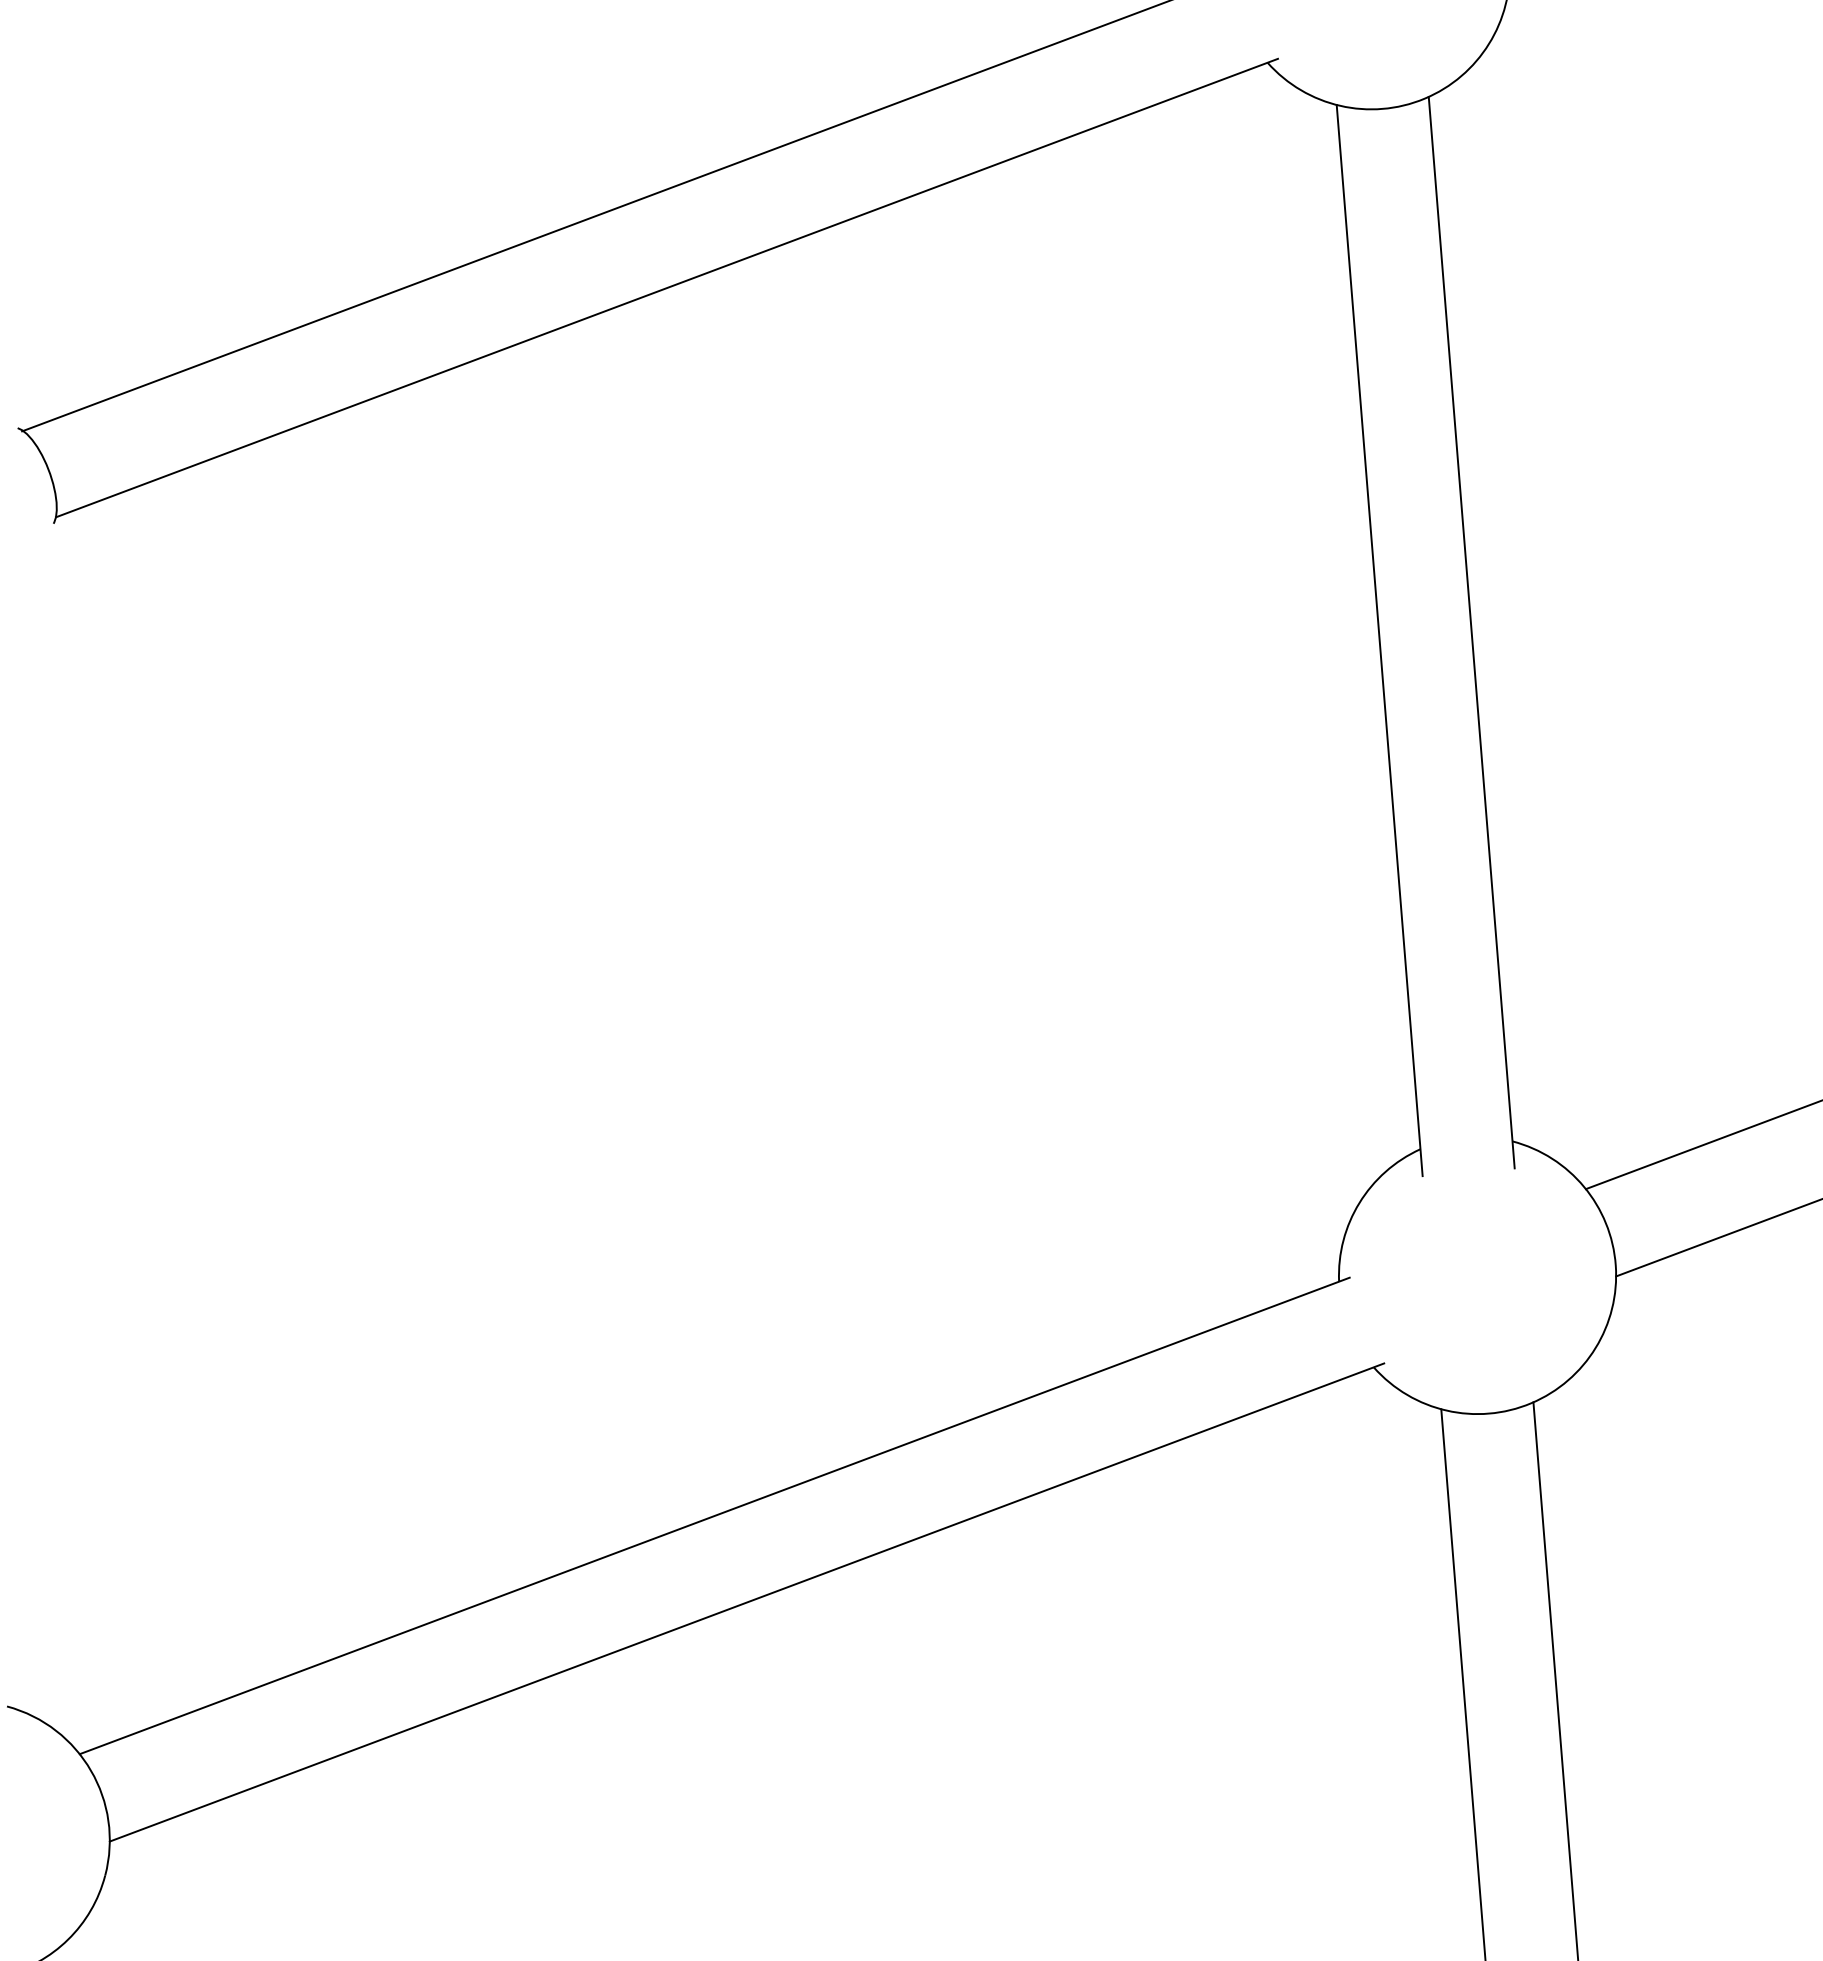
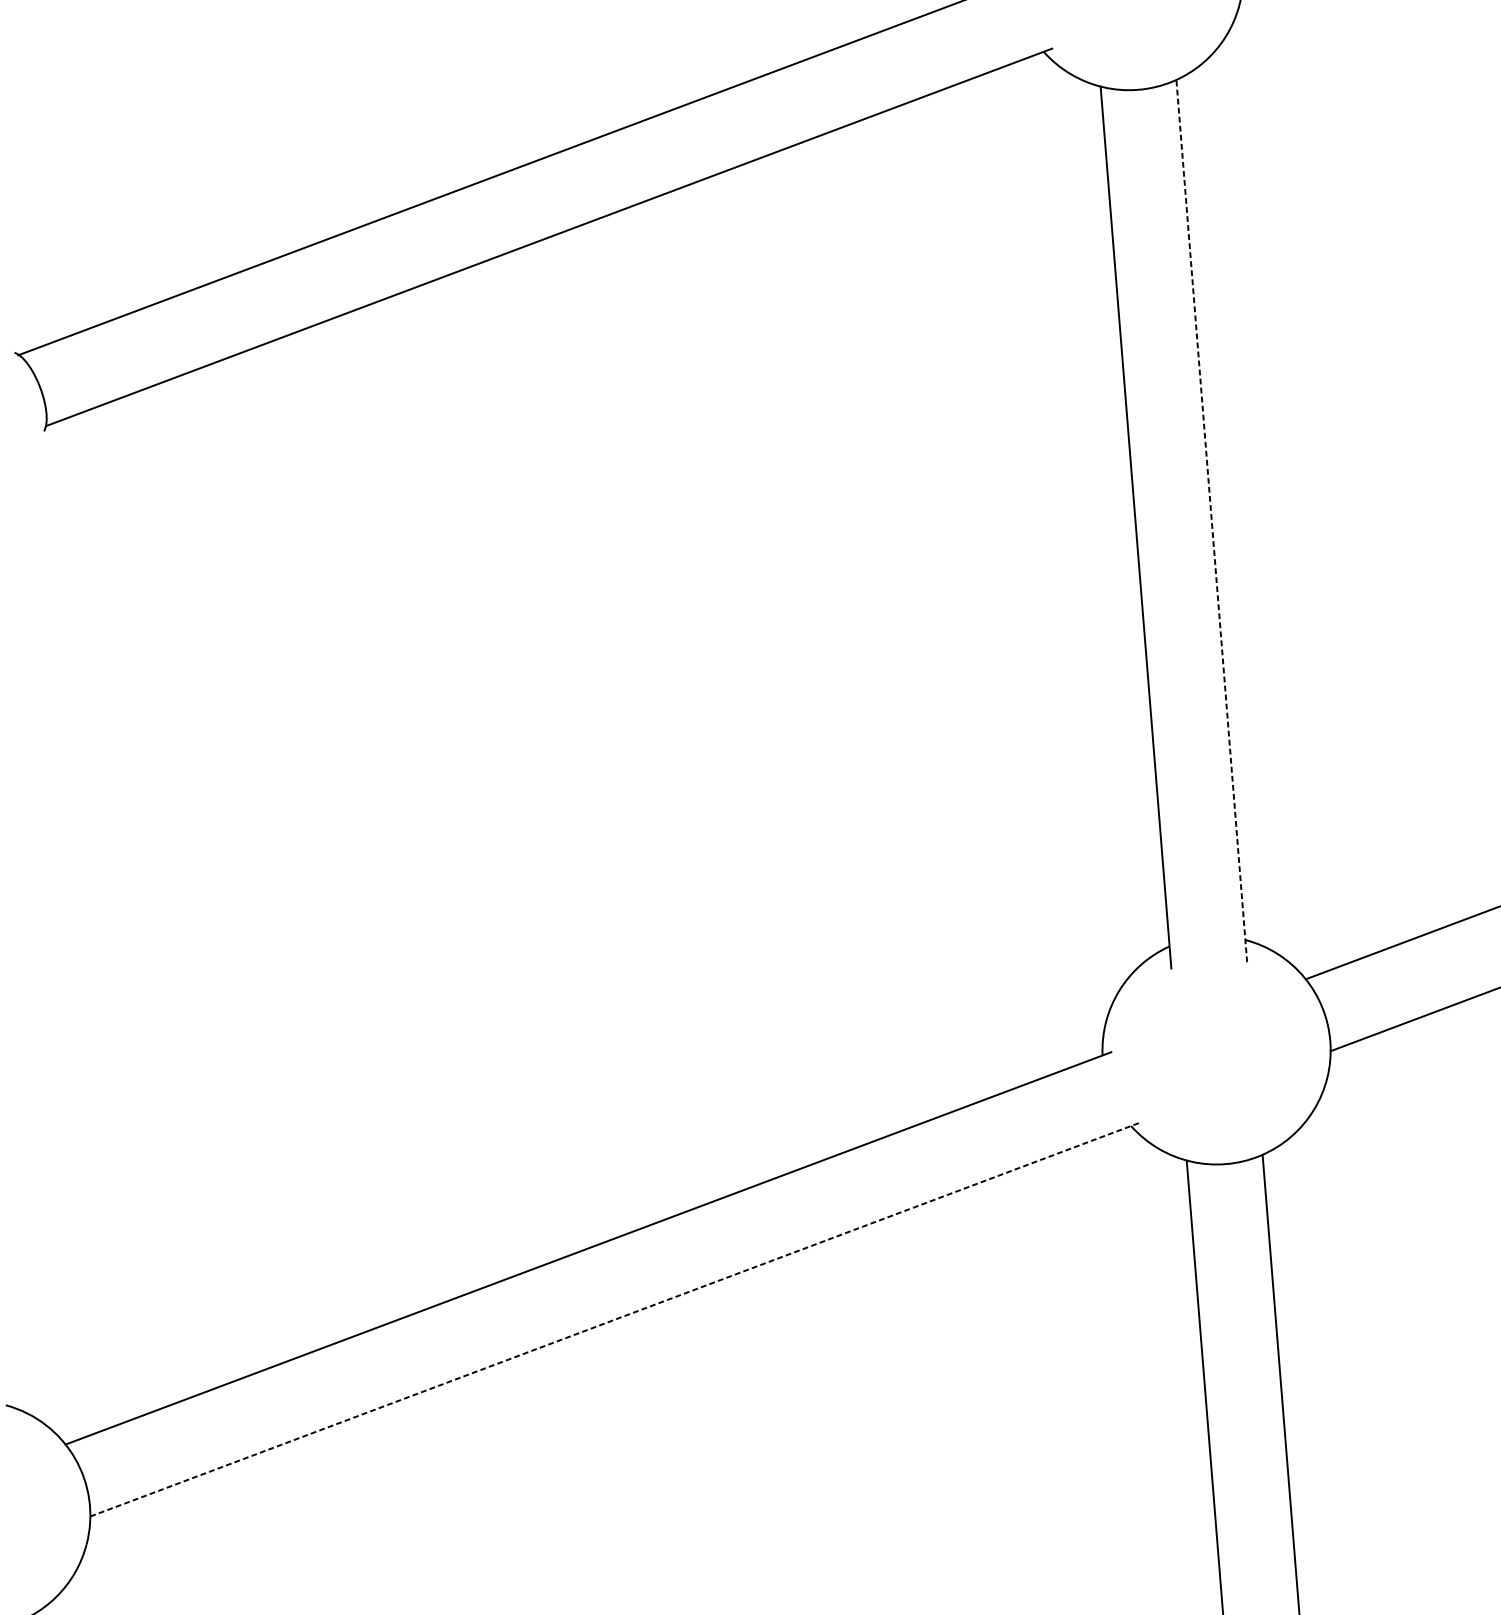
line: (1471, 632) -> (1211, 520), solid -> dashed
line: (746, 1602) -> (614, 1319), solid -> dashed

